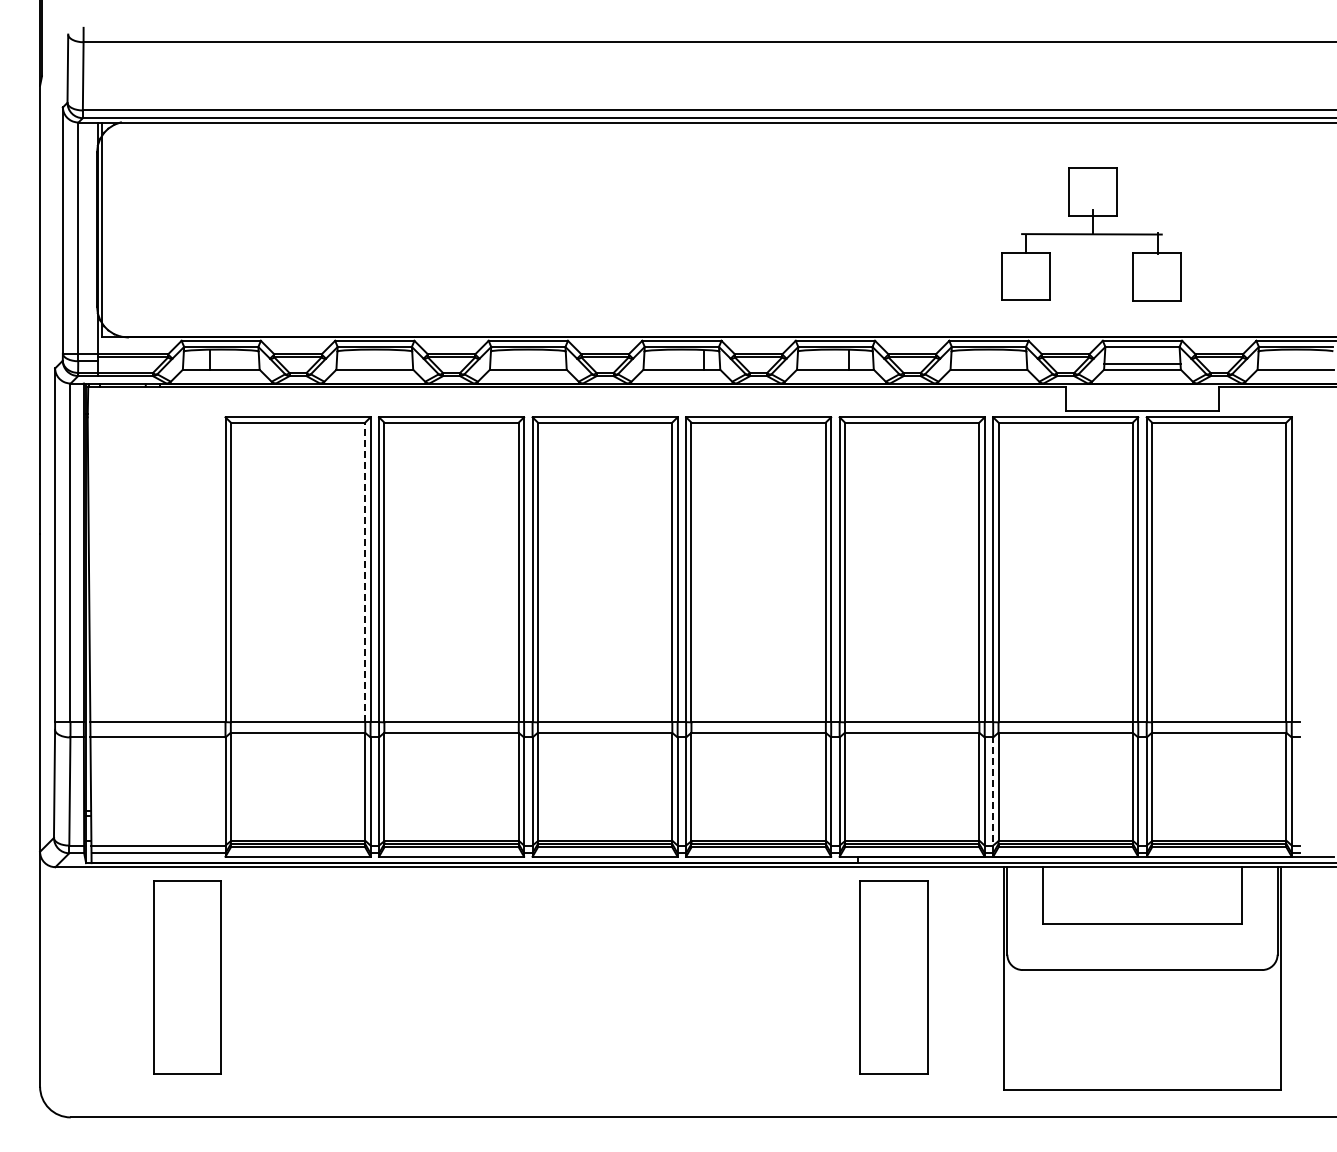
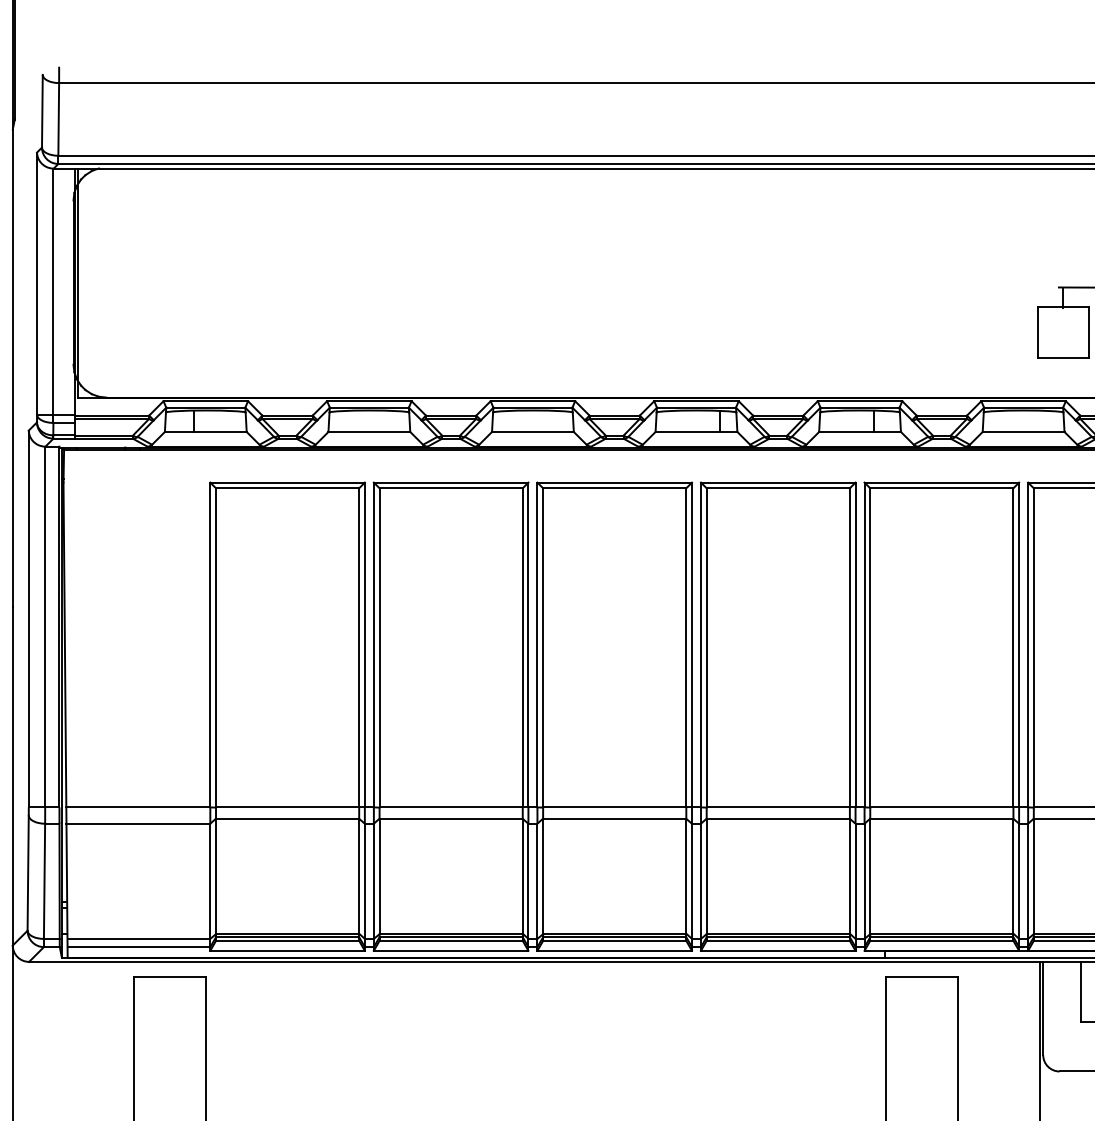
line: (365, 572) -> (359, 647), dashed -> solid
line: (993, 795) -> (1028, 885), dashed -> solid

